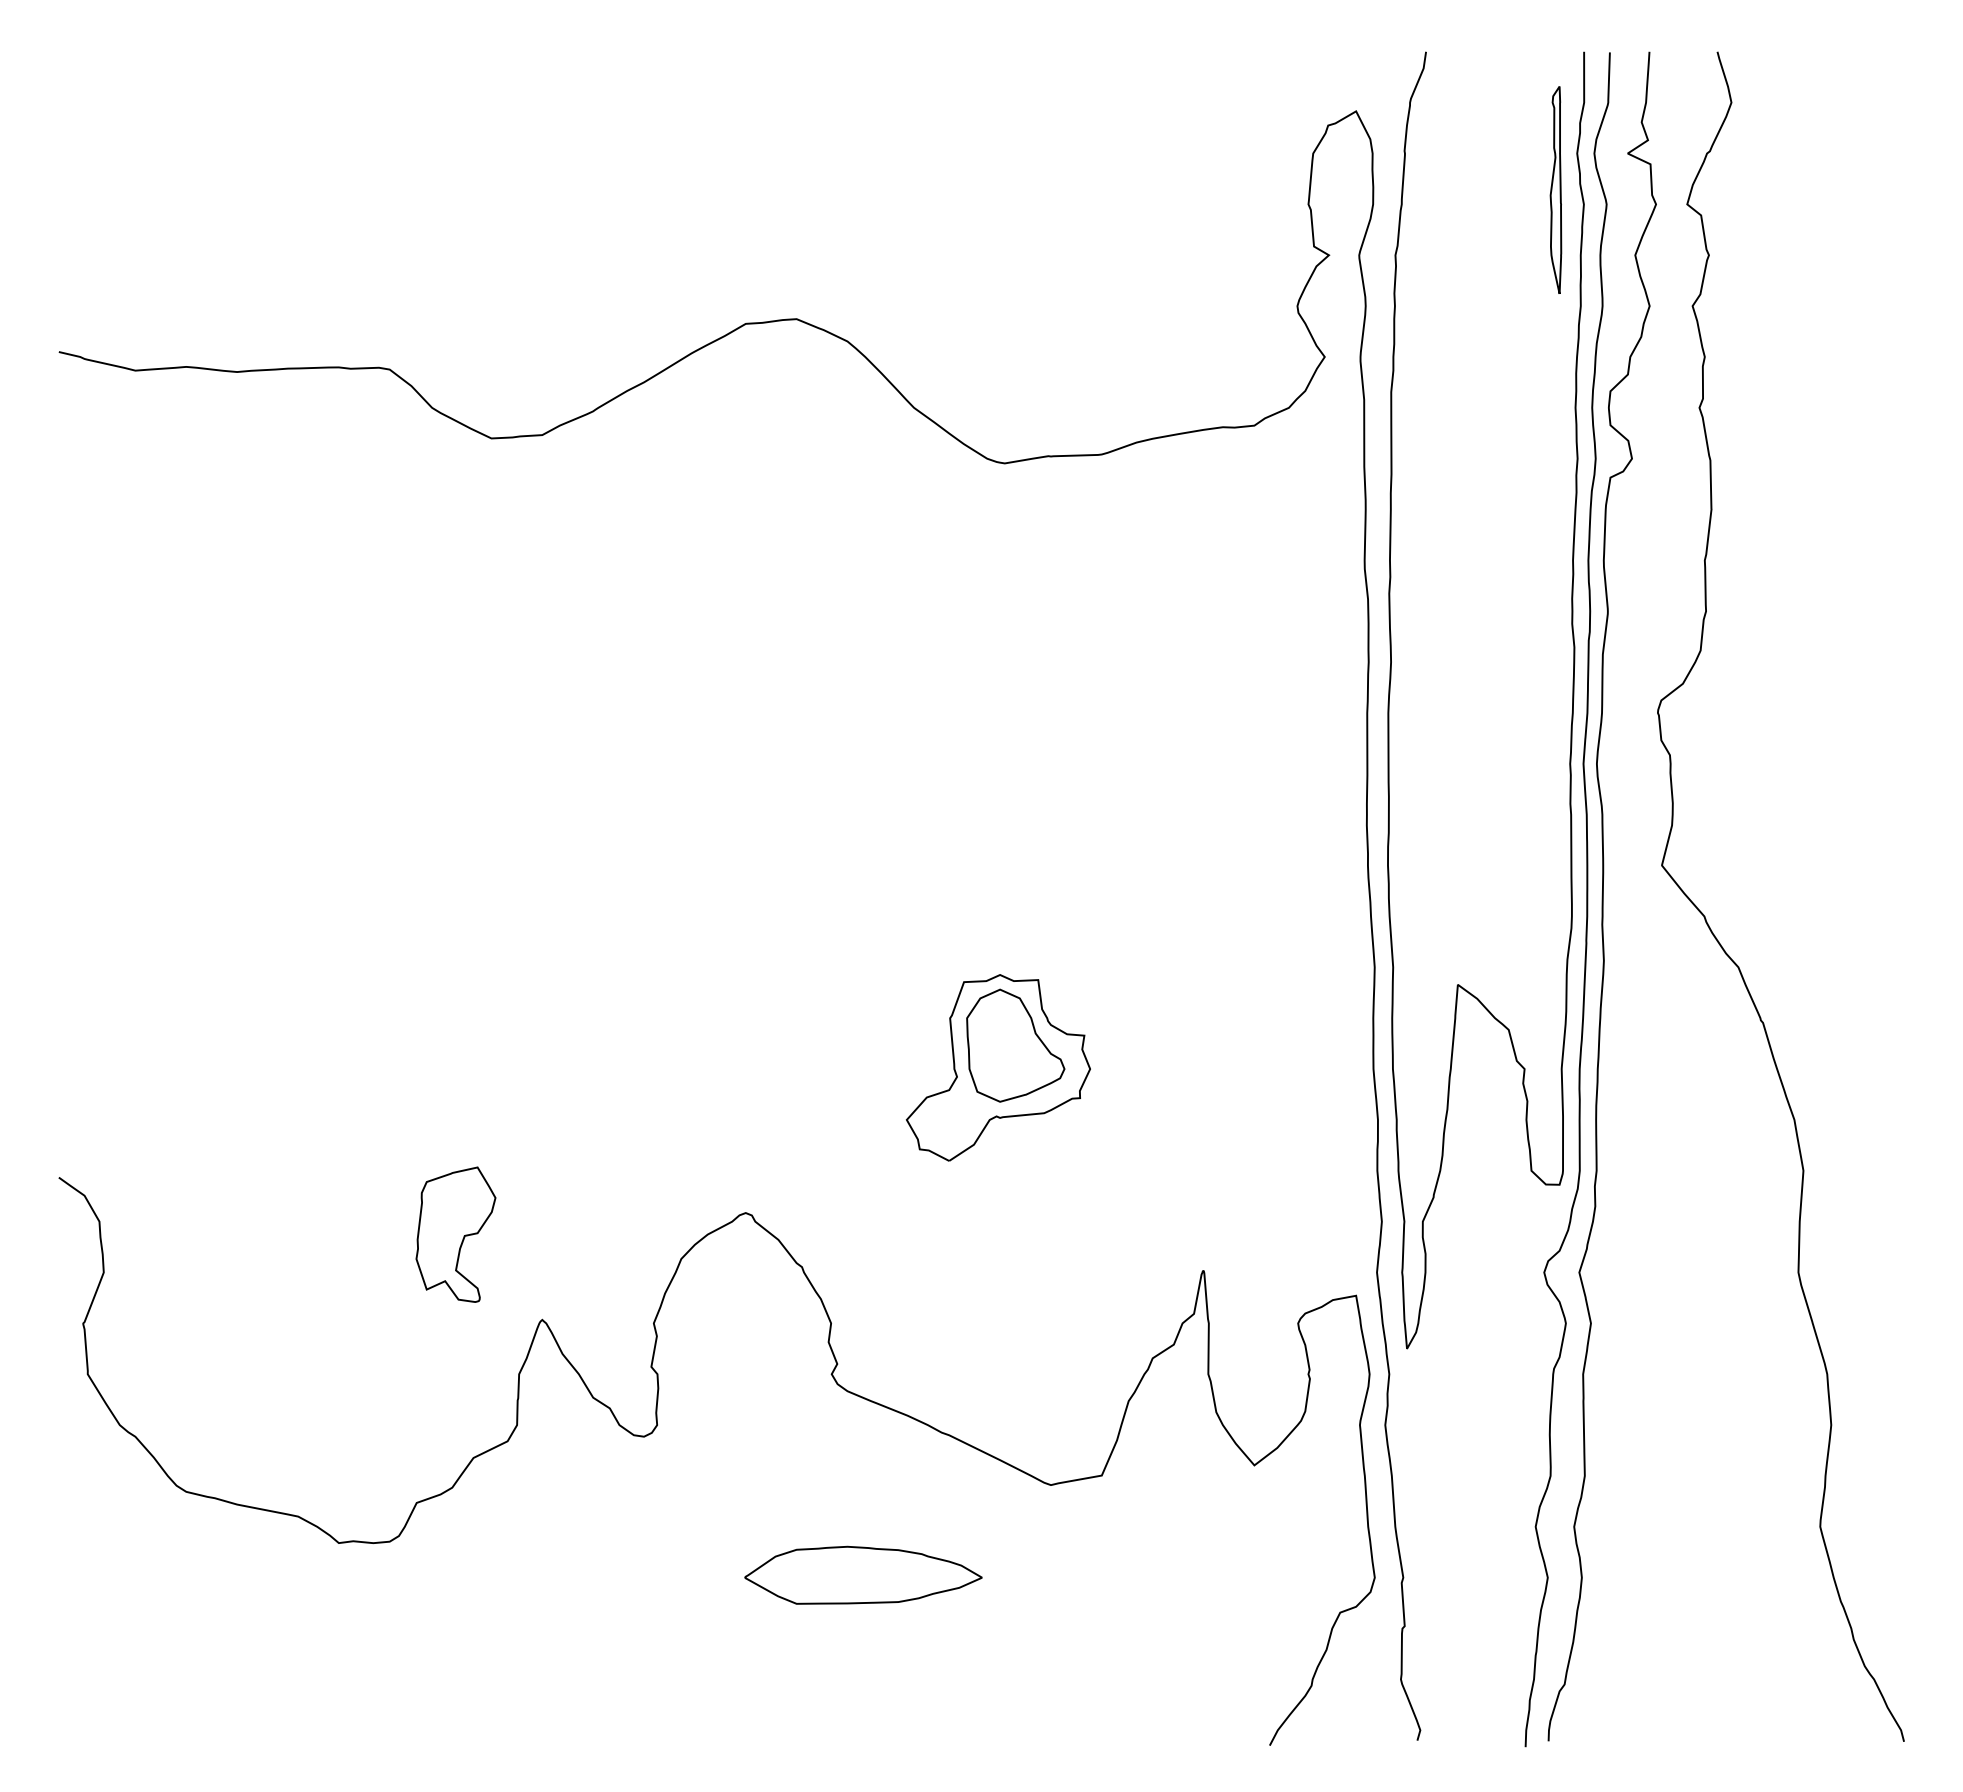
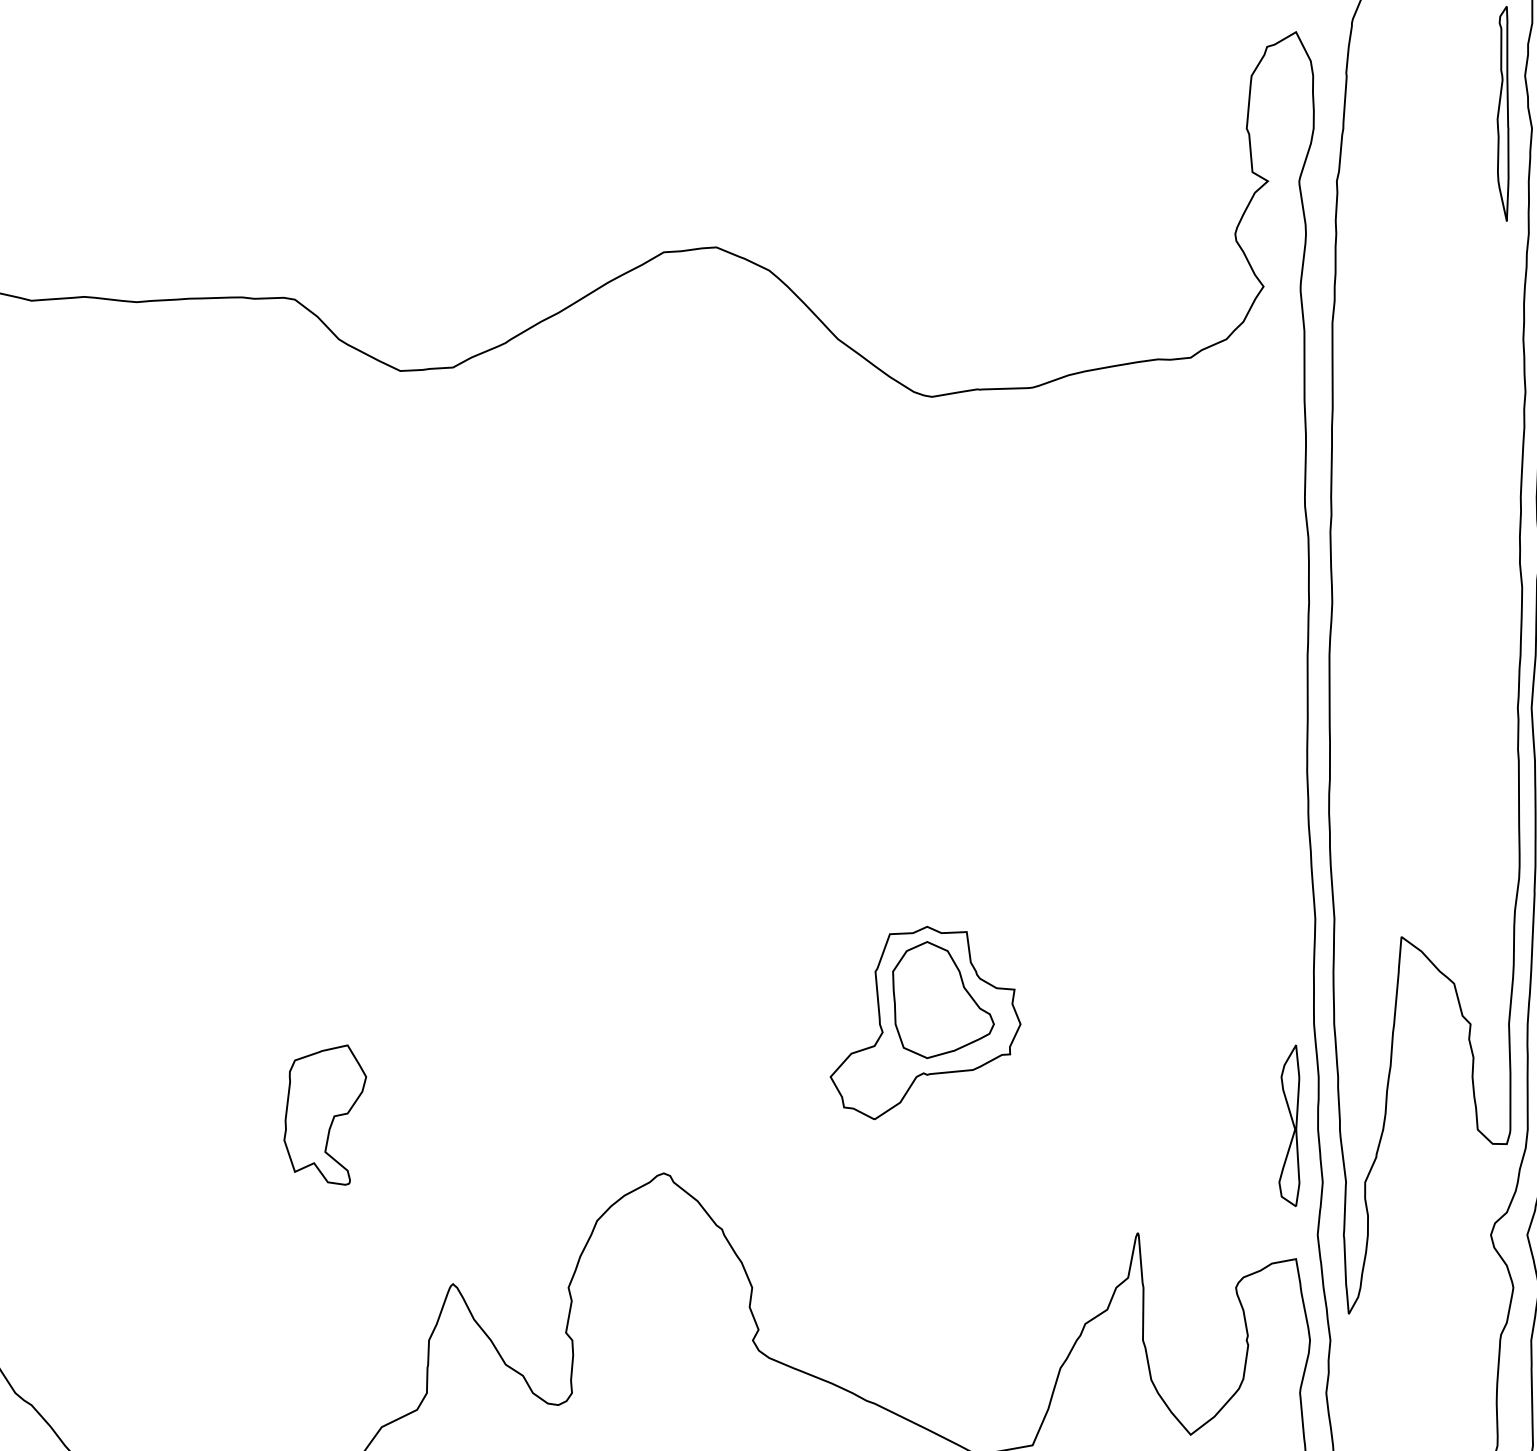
part: (1349, 1166) -> (1289, 1125), added
part: (455, 1234) -> (324, 1114), moved

